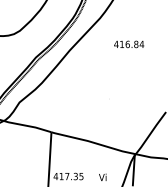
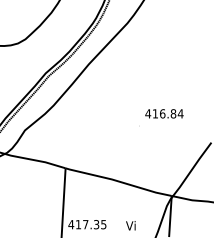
text: (129, 44) -> (164, 113), moved

